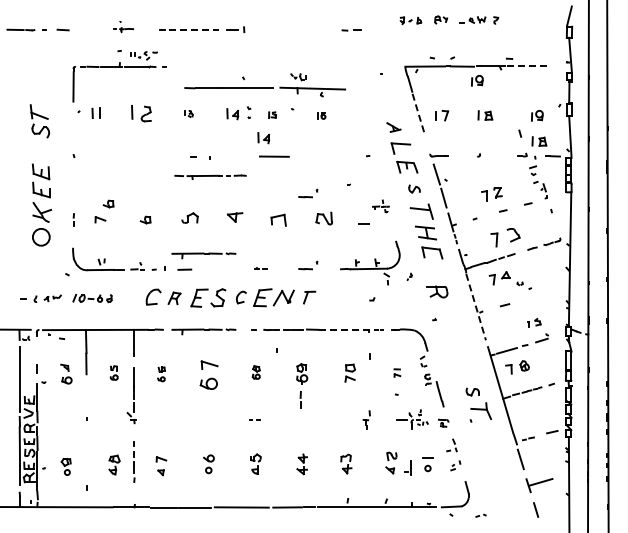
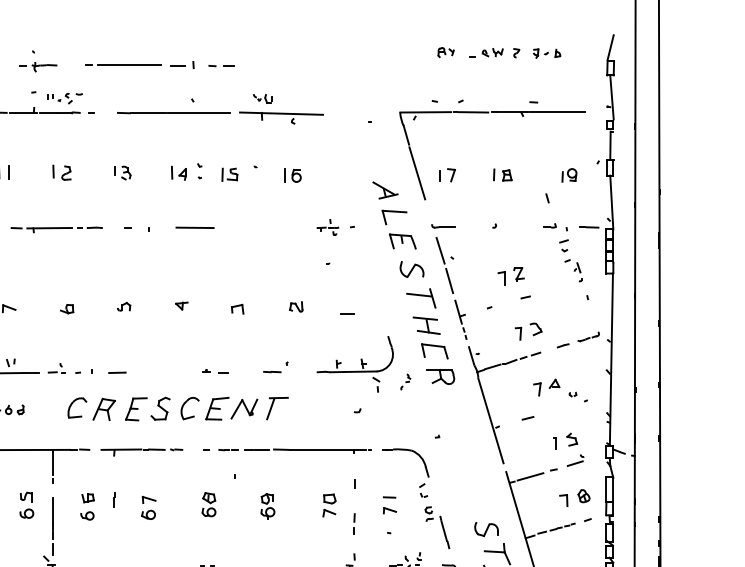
part: (410, 20) -> (546, 53), moved
part: (123, 26) -> (38, 60), size x1.43
line: (194, 30) -> (129, 66), dashed -> solid
part: (351, 30) -> (220, 66), moved
line: (528, 66) -> (558, 112), dashed -> solid
part: (477, 80) -> (492, 130), removed
part: (265, 85) -> (220, 109), moved
part: (141, 113) -> (61, 172), size x0.71
part: (189, 113) -> (123, 172), size x1.67
part: (272, 114) -> (229, 173), size x1.67
line: (418, 114) -> (417, 173), dashed -> solid
part: (321, 115) -> (292, 175), size x1.67
part: (393, 127) -> (384, 190), size x1.43
part: (263, 138) -> (218, 204), removed
part: (539, 141) -> (572, 208), removed
line: (274, 156) -> (195, 227), moved
part: (210, 176) -> (56, 228), moved
part: (414, 188) -> (411, 268), size x1.67
part: (308, 193) -> (275, 275), removed
part: (108, 203) -> (19, 287), removed
line: (528, 203) -> (558, 287), removed
part: (380, 206) -> (327, 227), moved
part: (234, 217) -> (181, 305), size x0.62
part: (324, 217) -> (296, 305), size x0.62
part: (189, 218) -> (123, 307), size x0.62
part: (278, 219) -> (237, 308), size x0.62
part: (505, 237) -> (528, 331), size x0.71
part: (203, 255) -> (141, 354), removed
part: (260, 268) -> (214, 371), size x1.67
part: (409, 276) -> (405, 381), size x1.67
part: (509, 280) -> (559, 390), moved
part: (437, 291) -> (441, 376), moved
part: (241, 297) -> (190, 408), size x1.43
part: (309, 297) -> (277, 408), size x1.43
part: (174, 298) -> (104, 409), size x1.43
line: (476, 307) -> (491, 421), dashed -> solid
part: (534, 322) -> (565, 440), size x1.43
line: (348, 329) -> (327, 449), dashed -> solid
part: (517, 367) -> (574, 498), moved
line: (182, 368) -> (114, 499), added
part: (114, 372) -> (27, 504), size x1.43
part: (256, 372) -> (209, 504), size x1.43
part: (397, 372) -> (390, 504), size x1.67
part: (161, 374) -> (87, 507), size x1.43
part: (209, 374) -> (149, 507), size x0.62
part: (472, 391) -> (486, 528), size x1.43
line: (300, 398) -> (354, 522), moved

